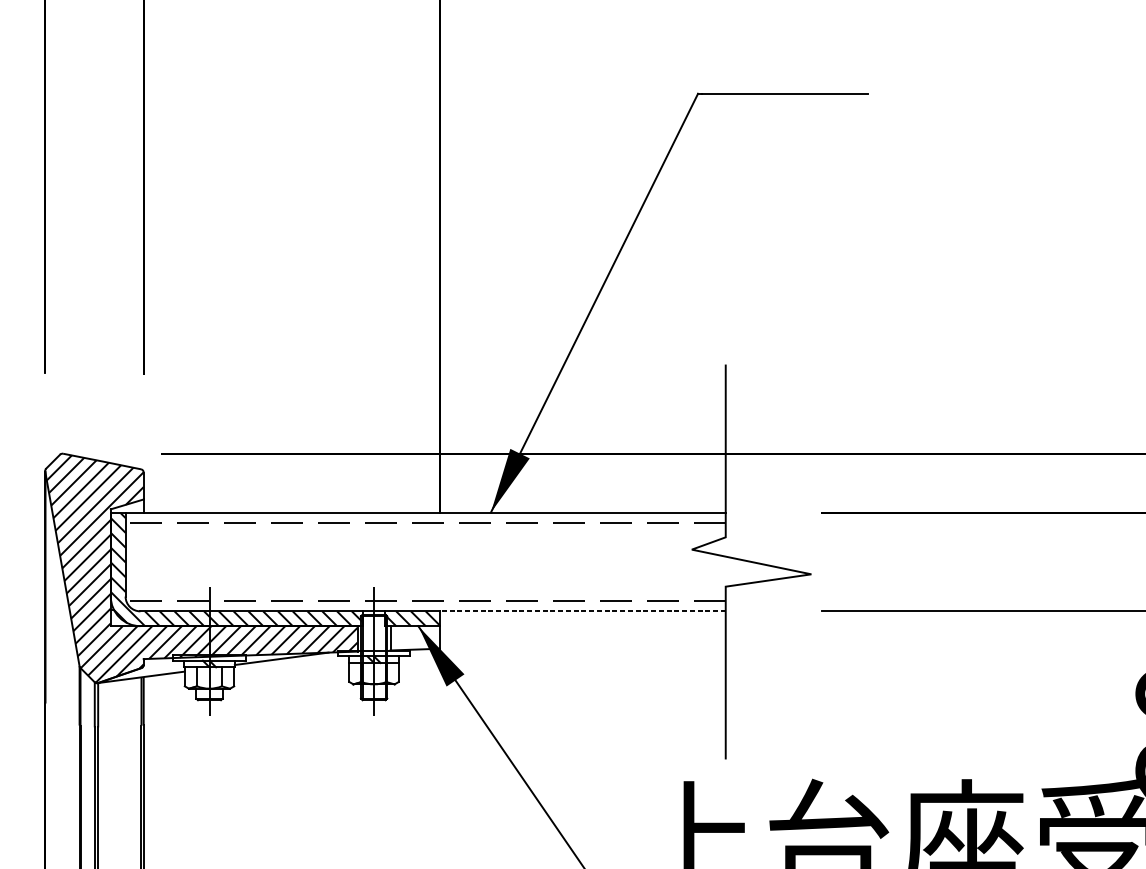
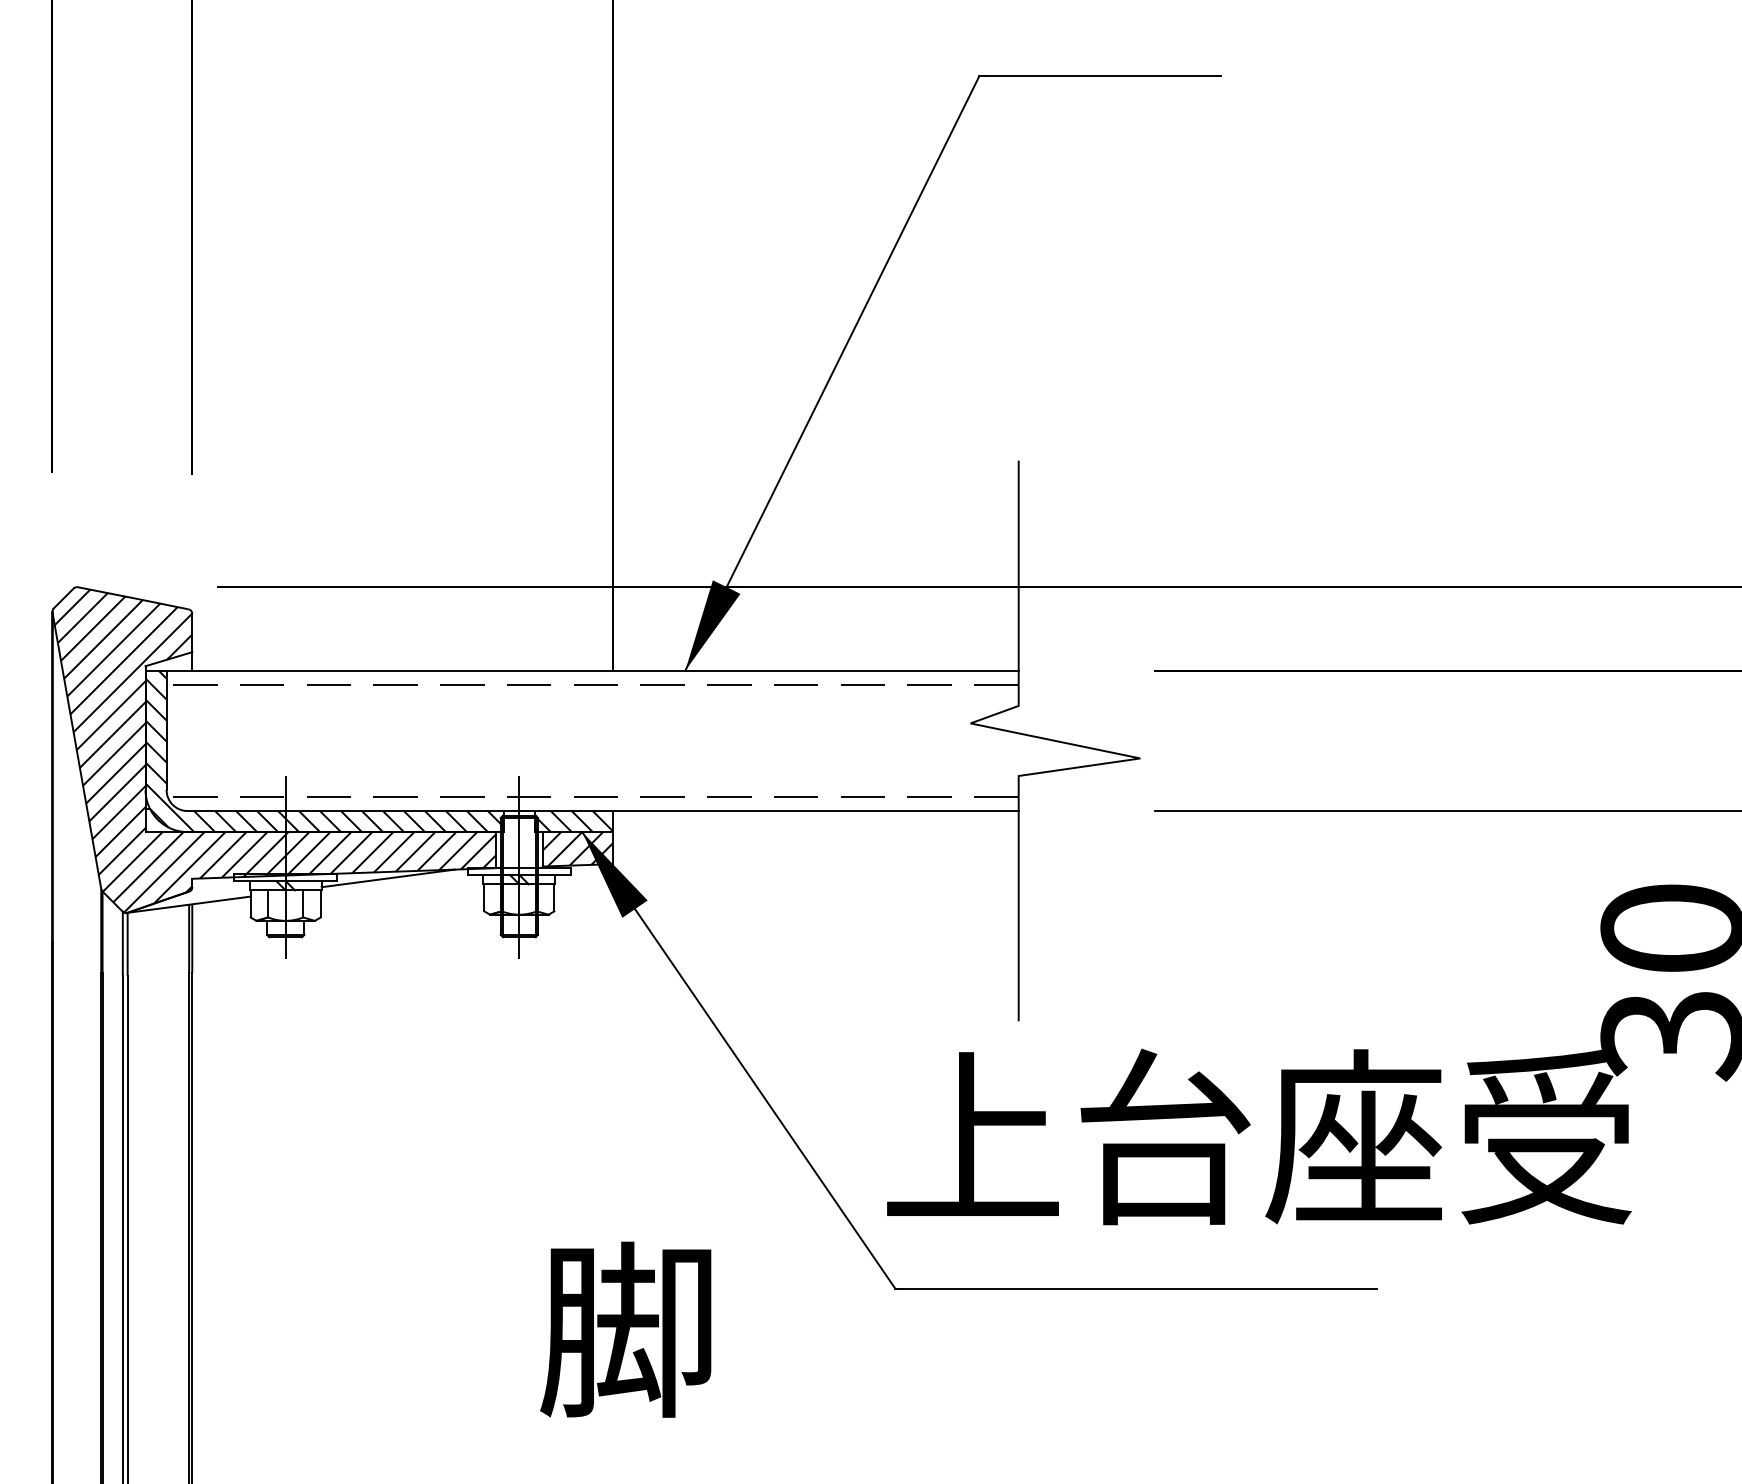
line: (582, 611) -> (815, 811), dashed -> solid
hatch: (415, 638) -> (577, 849), added

